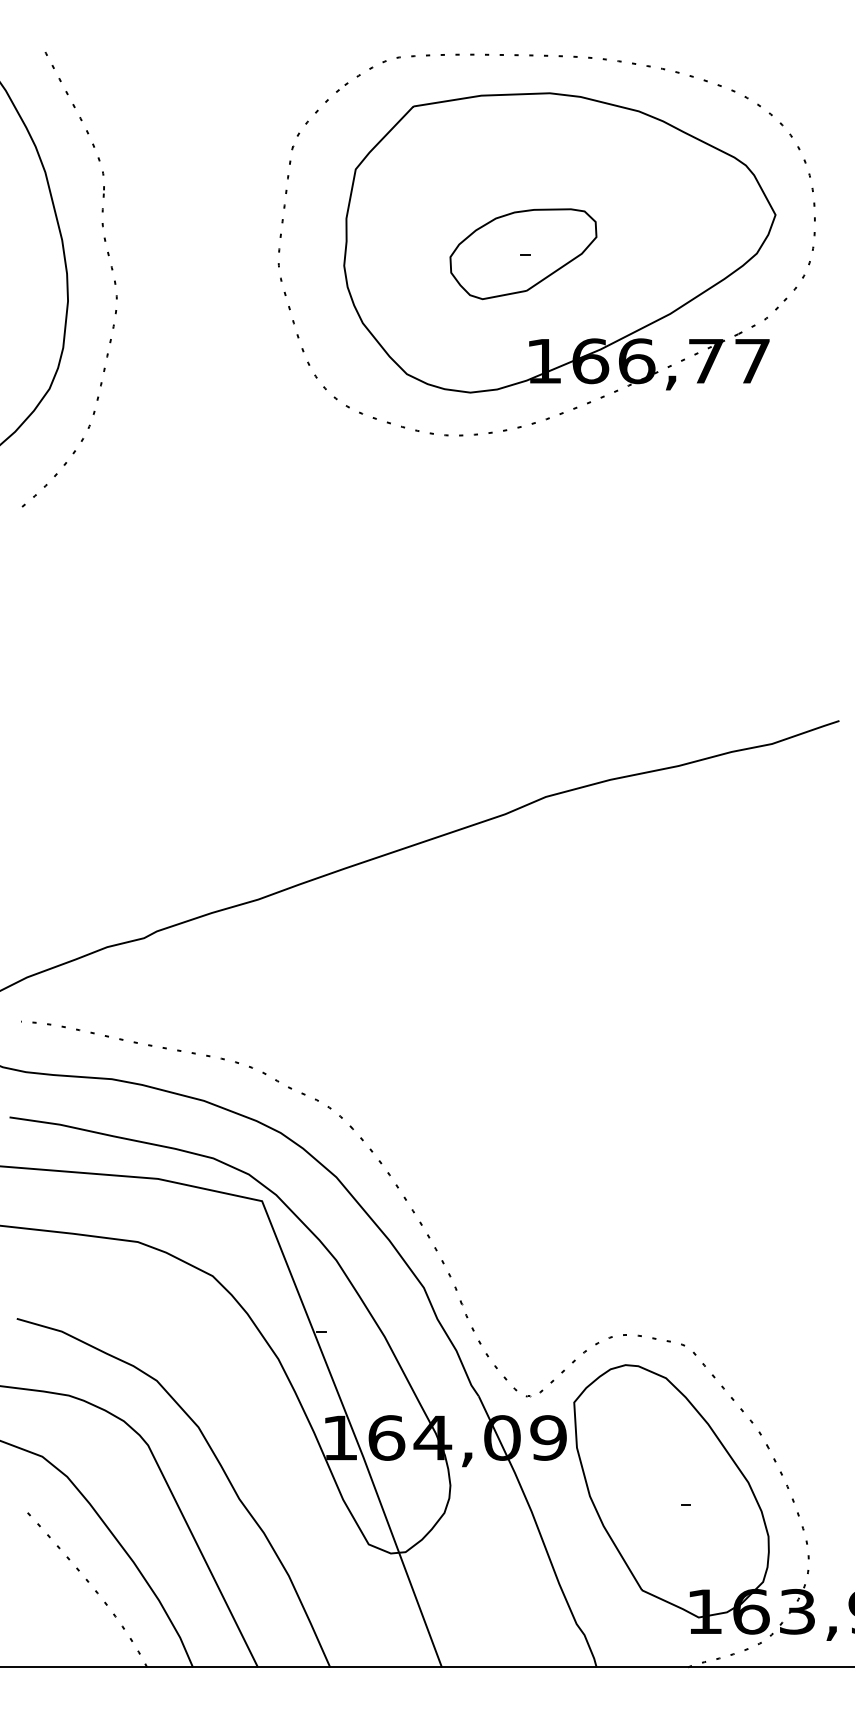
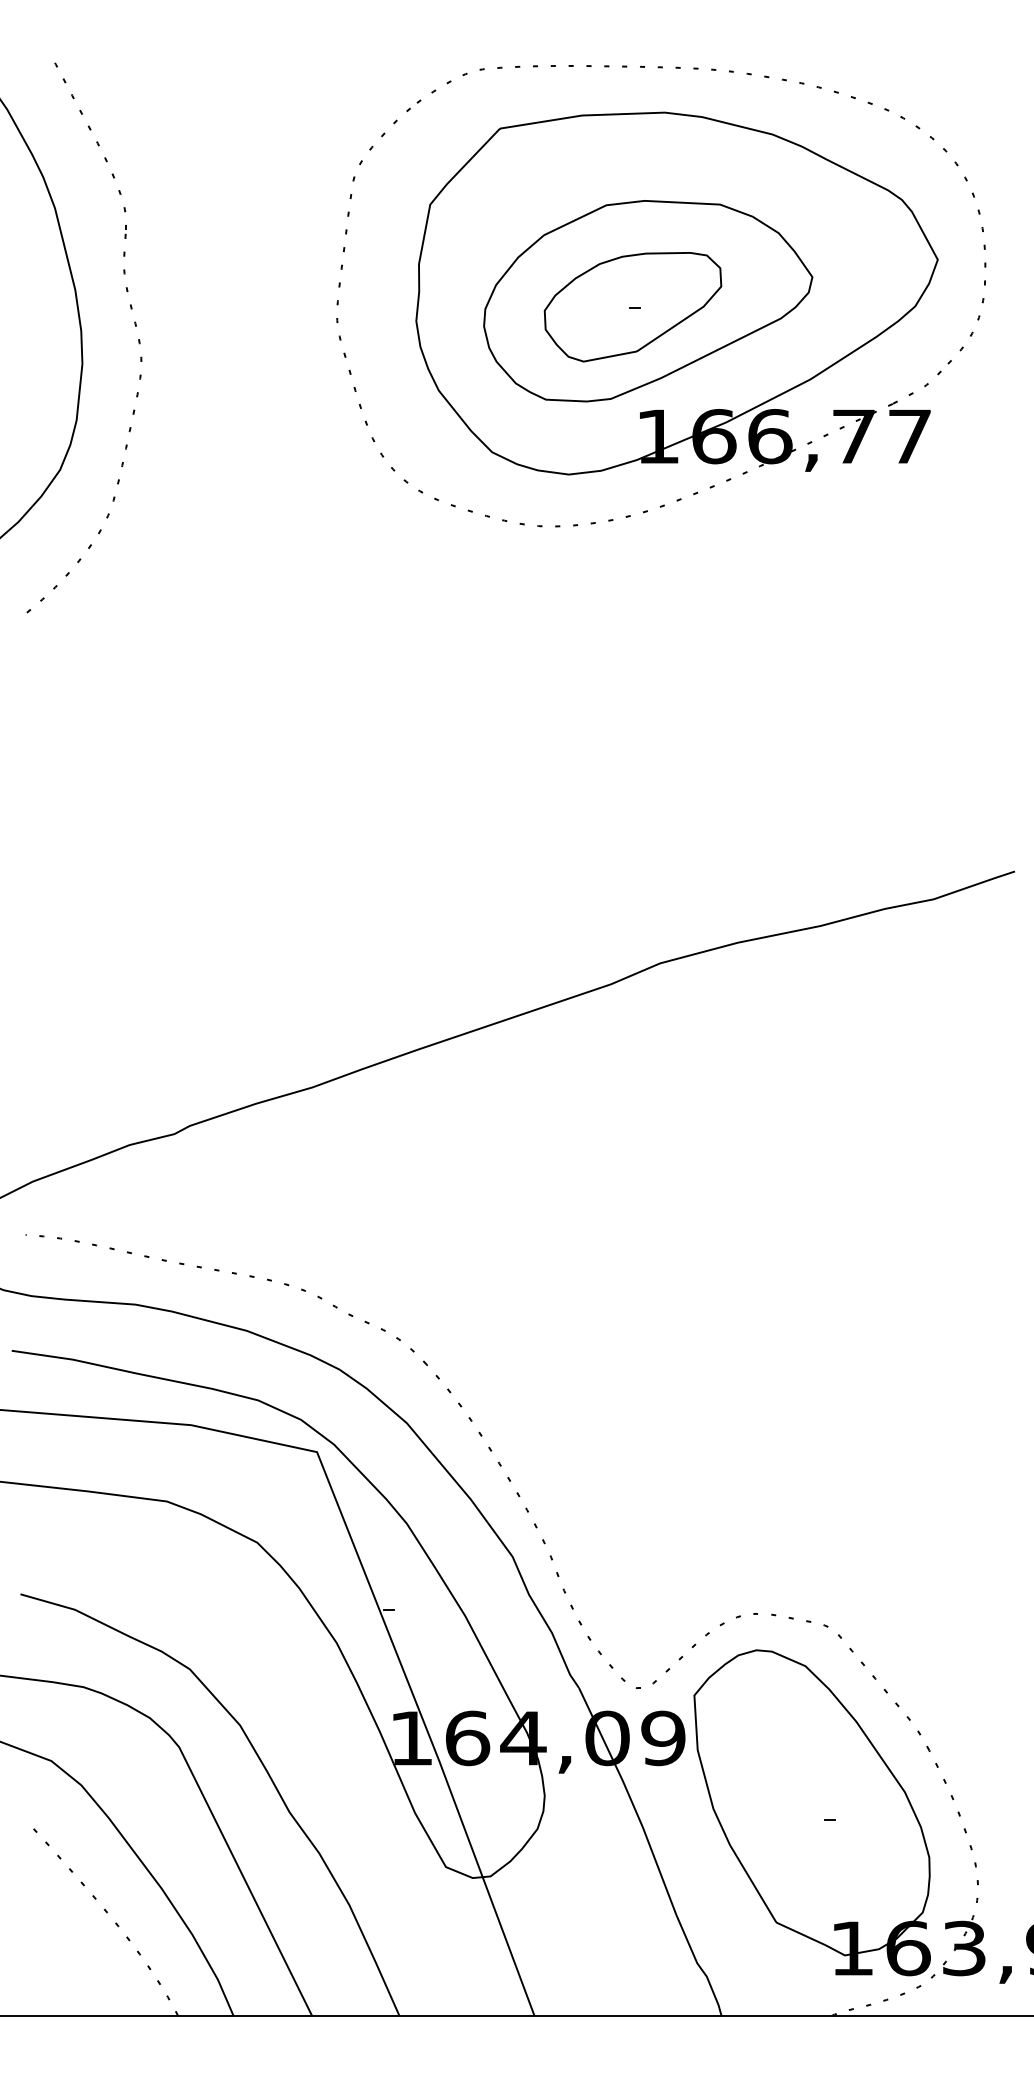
part: (535, 249) -> (647, 301), added

